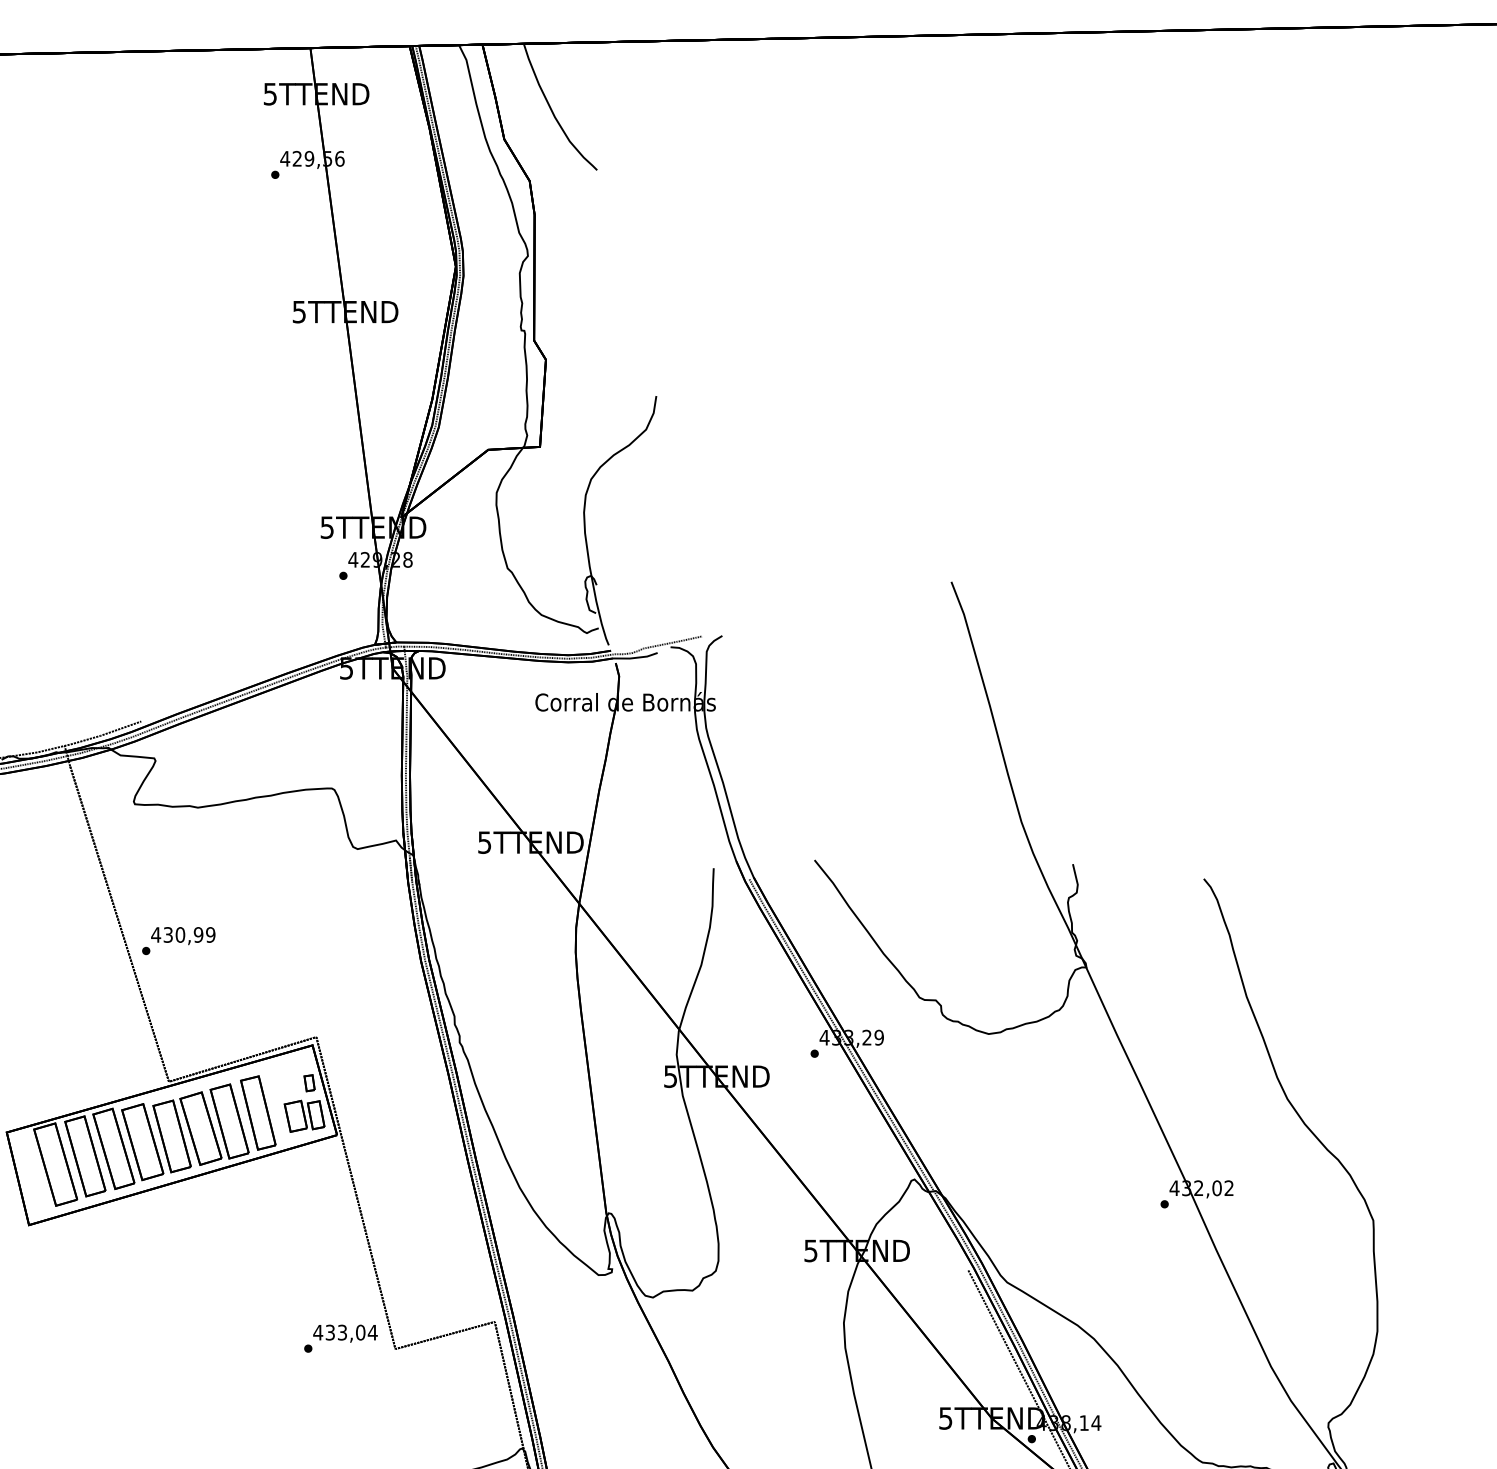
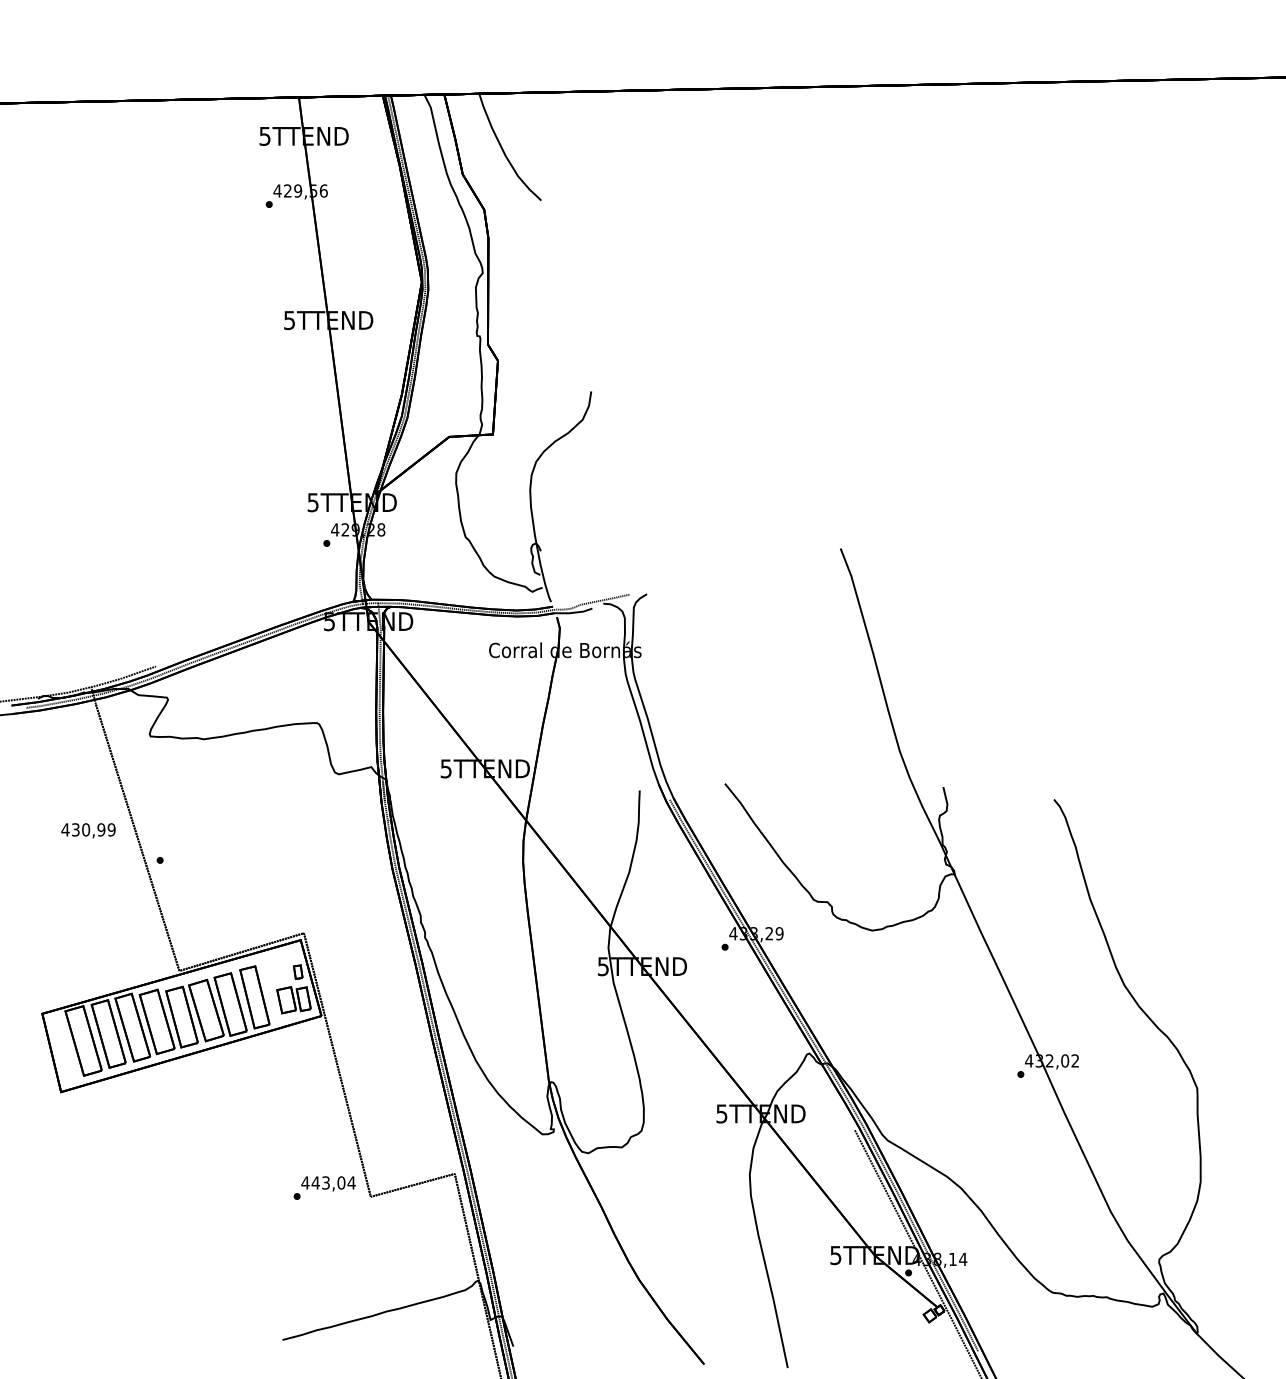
text: (183, 935) -> (88, 830), moved
text: (330, 1332) -> (315, 1182), 433,04 -> 443,04

